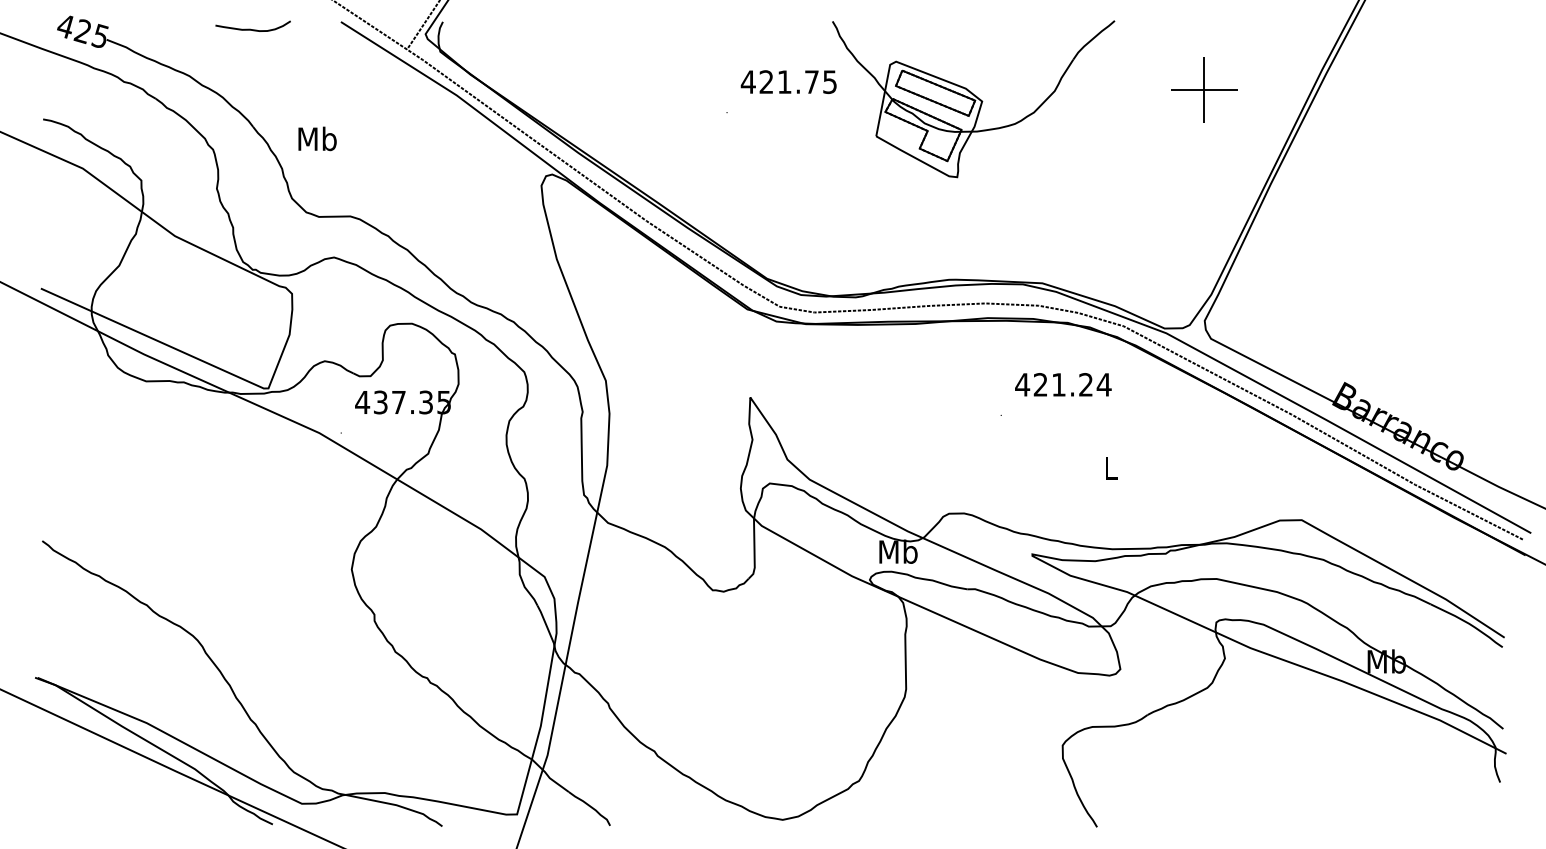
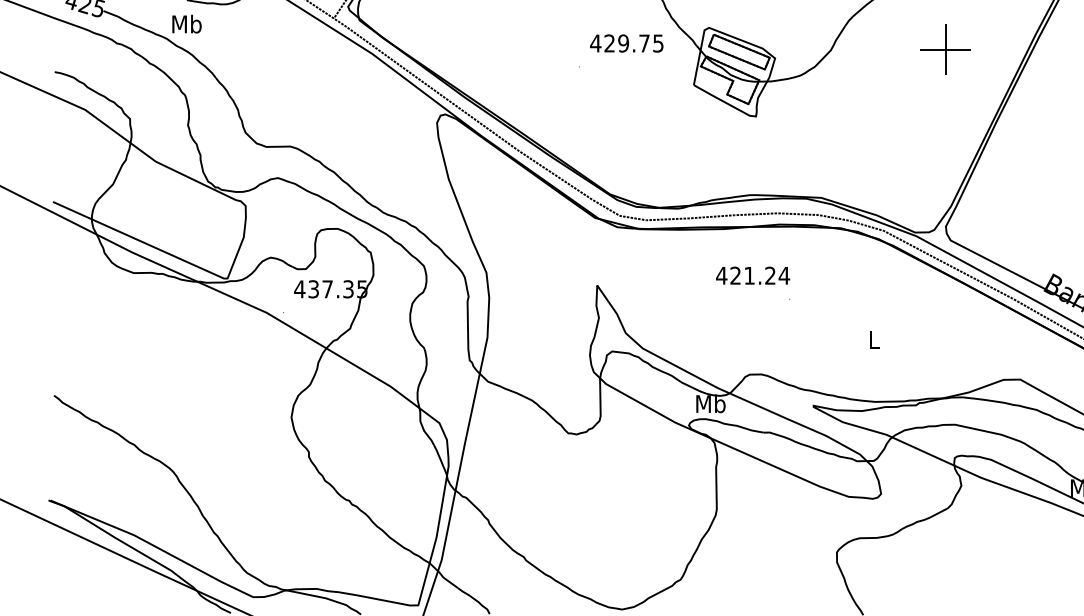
text: (784, 81) -> (623, 43), 421.75 -> 429.75
text: (317, 138) -> (186, 23), moved
text: (1063, 384) -> (753, 275), moved

